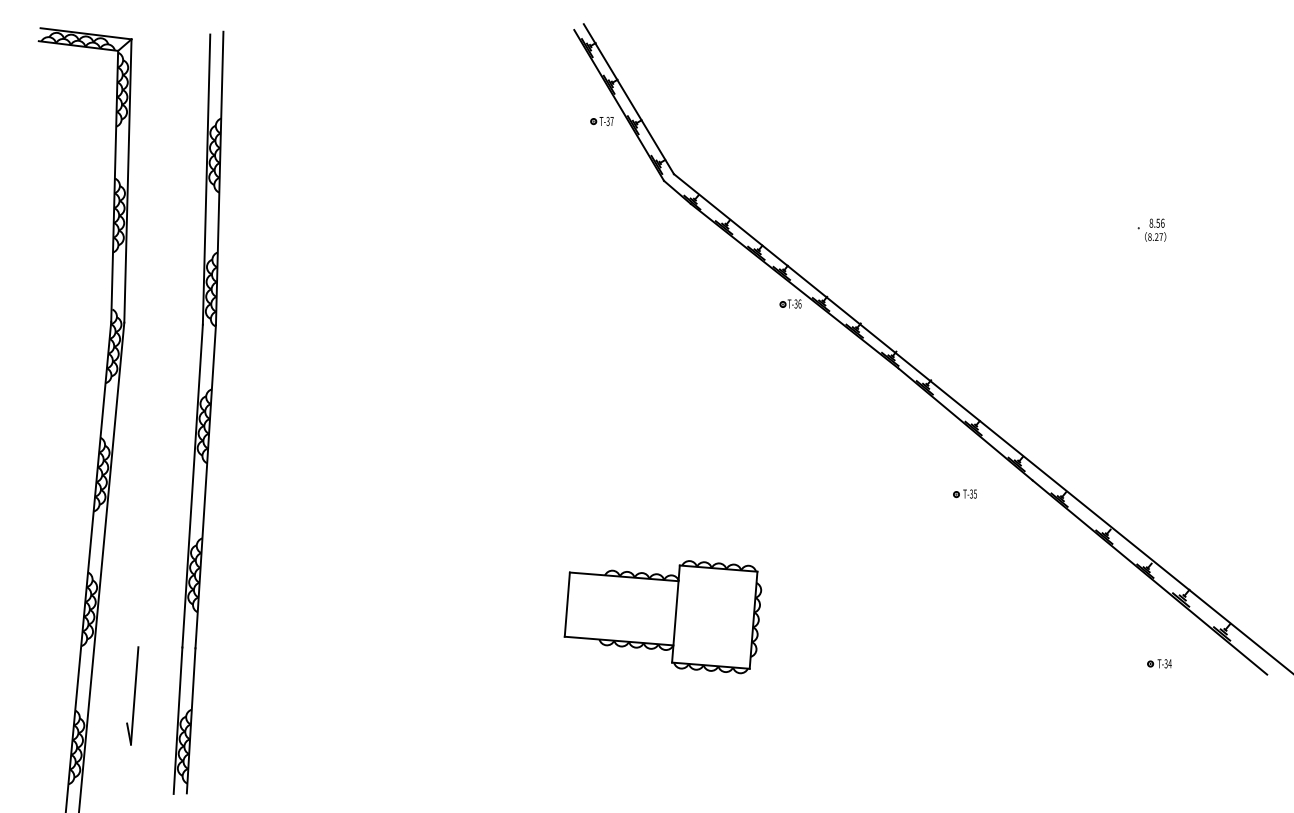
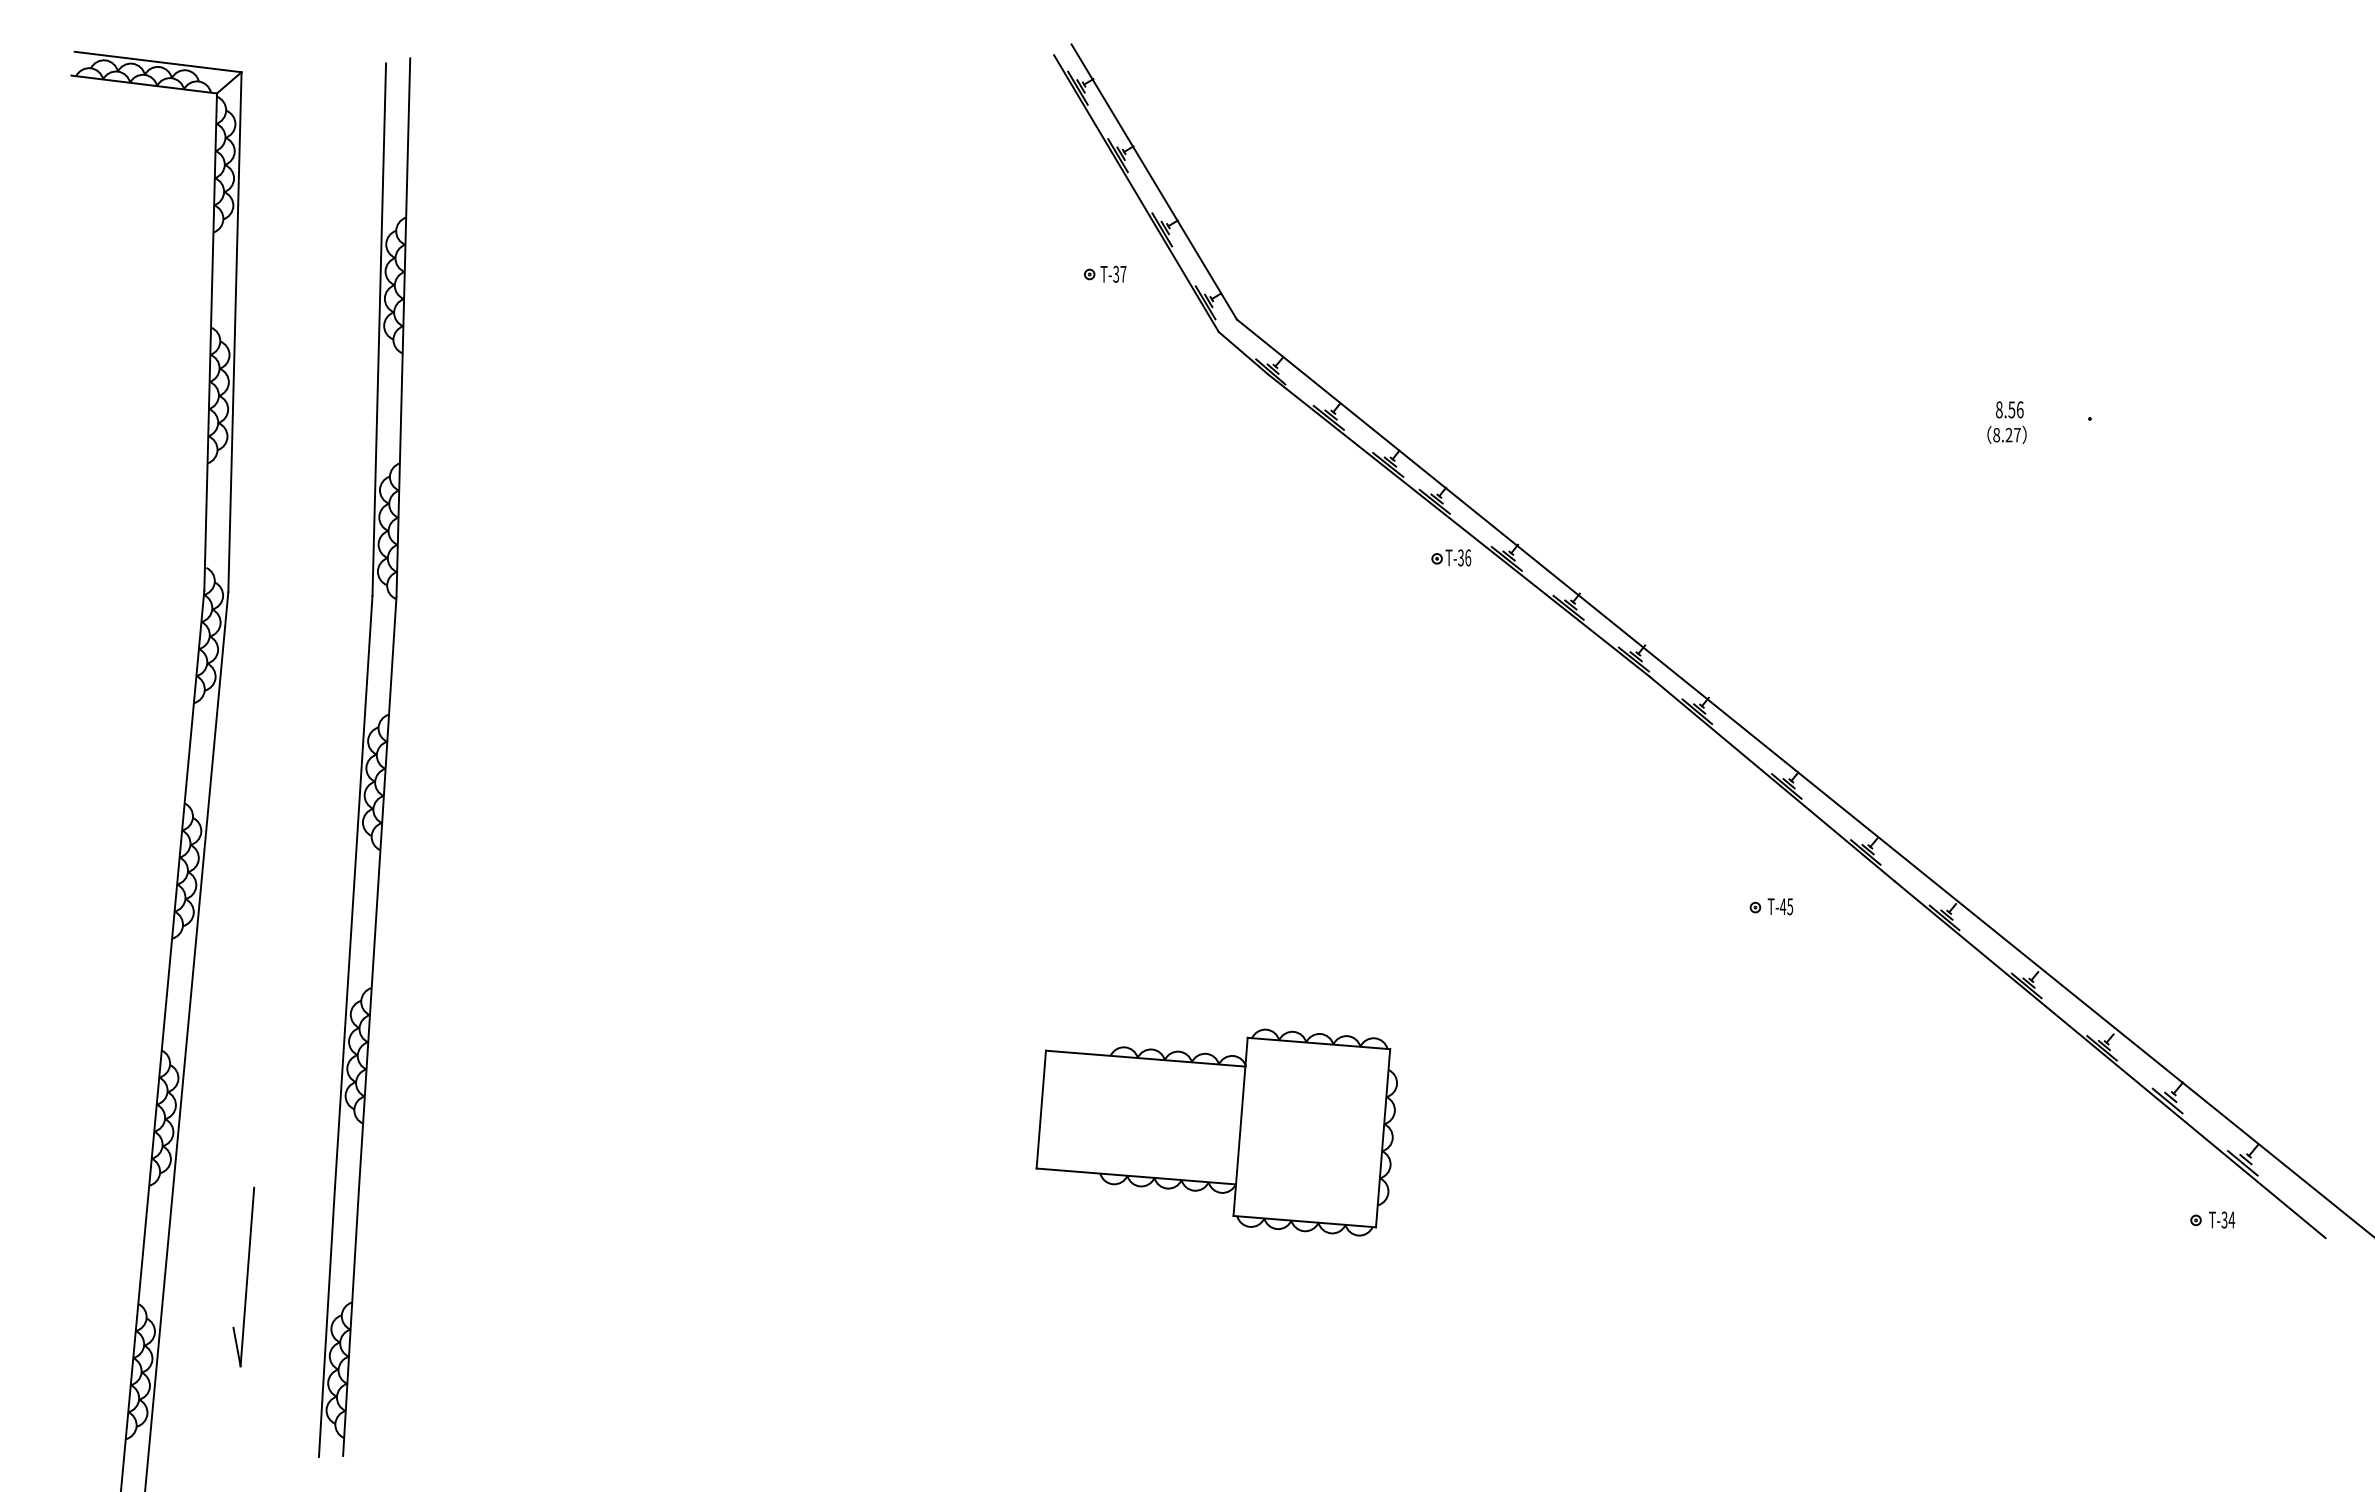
part: (601, 121) -> (1104, 274), moved
text: (1155, 229) -> (2006, 421), moved
text: (971, 493) -> (1782, 905), T-35 -> T-45
part: (1159, 663) -> (2212, 1219), moved

